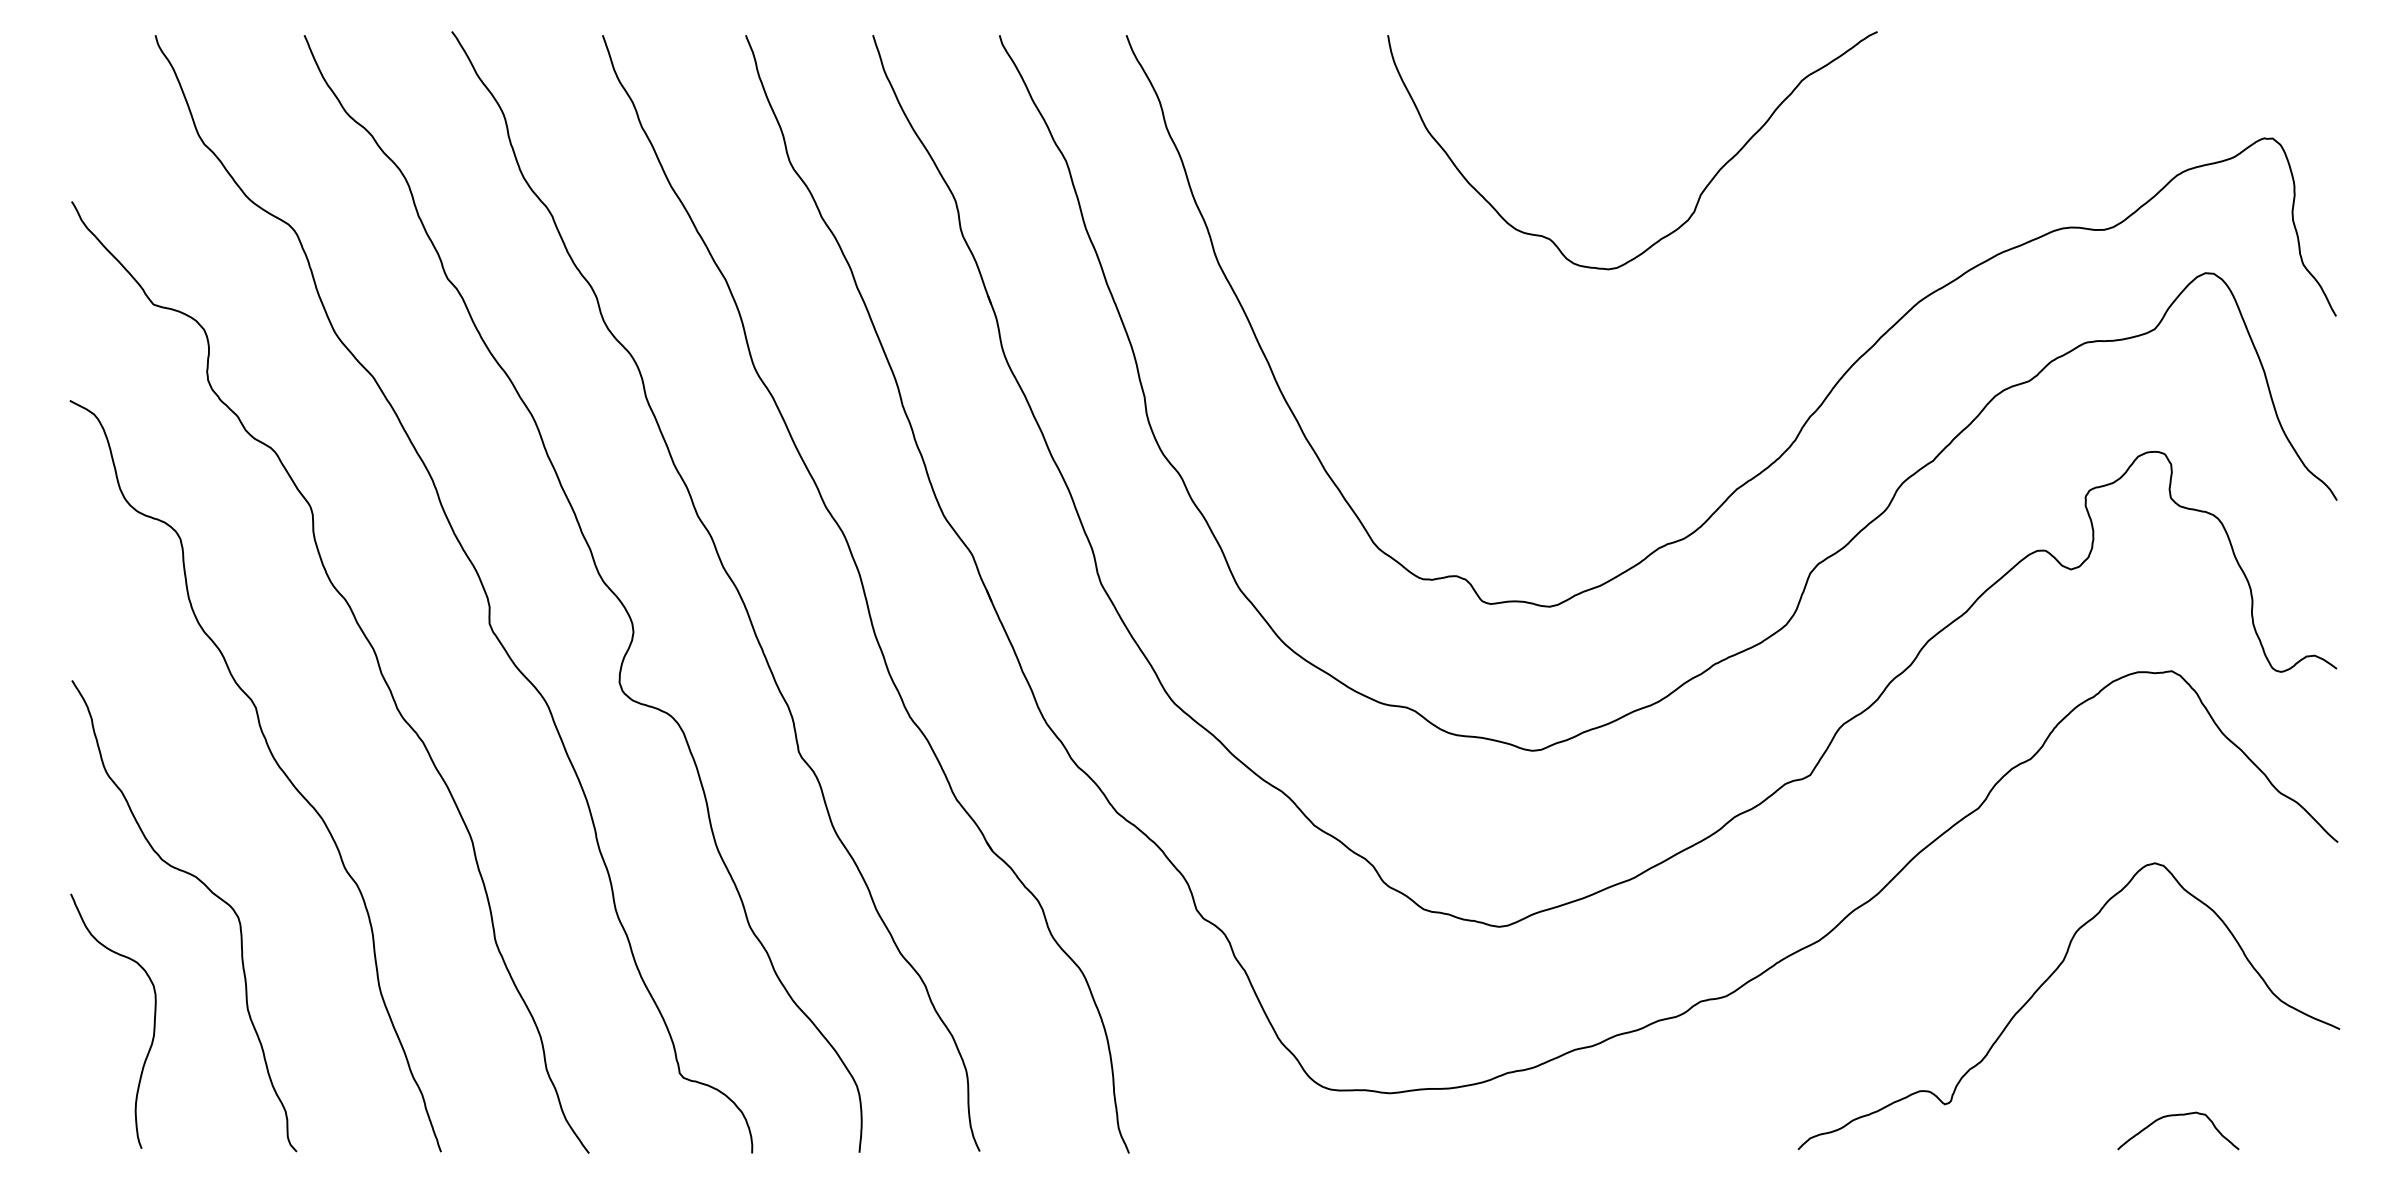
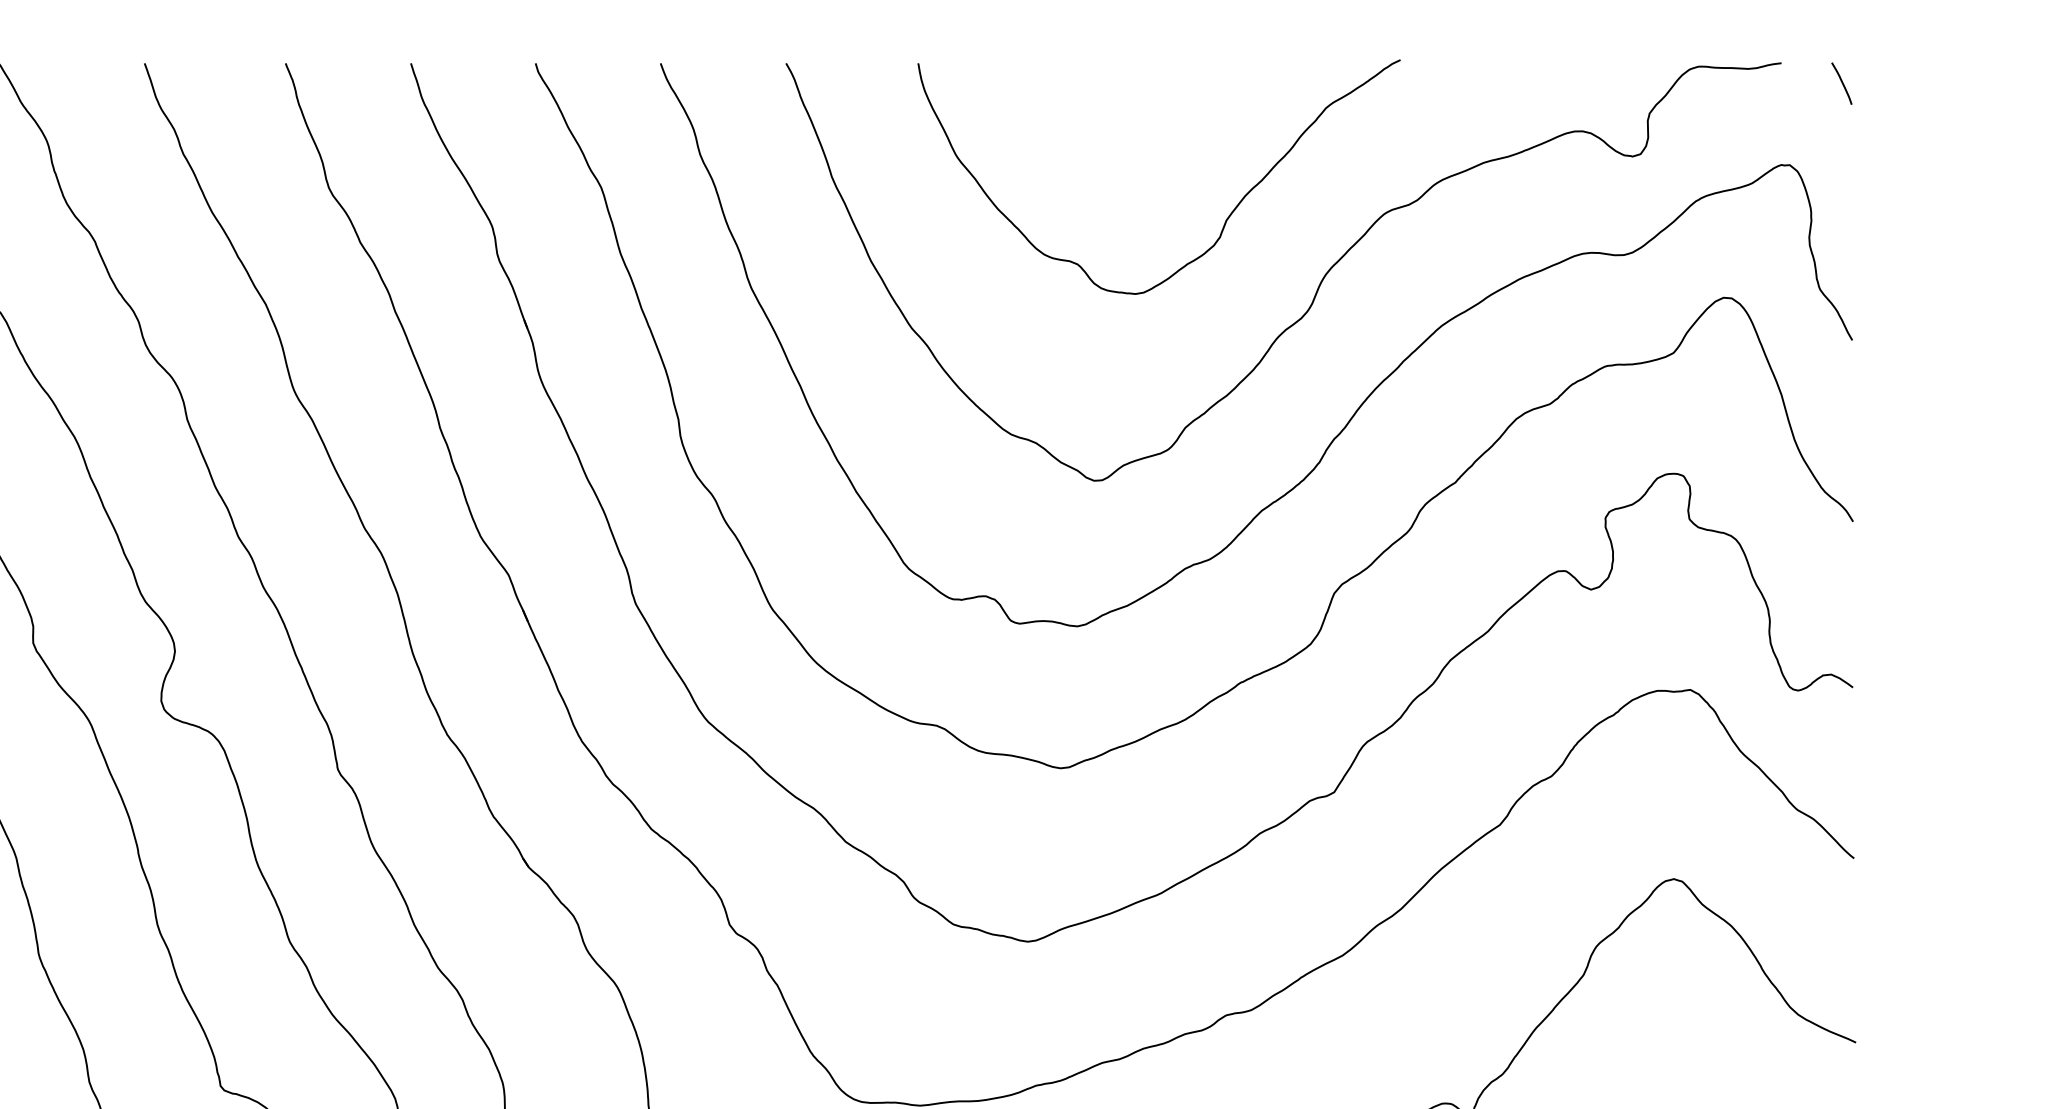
curve: (2325, 55) -> (1841, 83), added
curve: (1792, 264) -> (1316, 289), added

